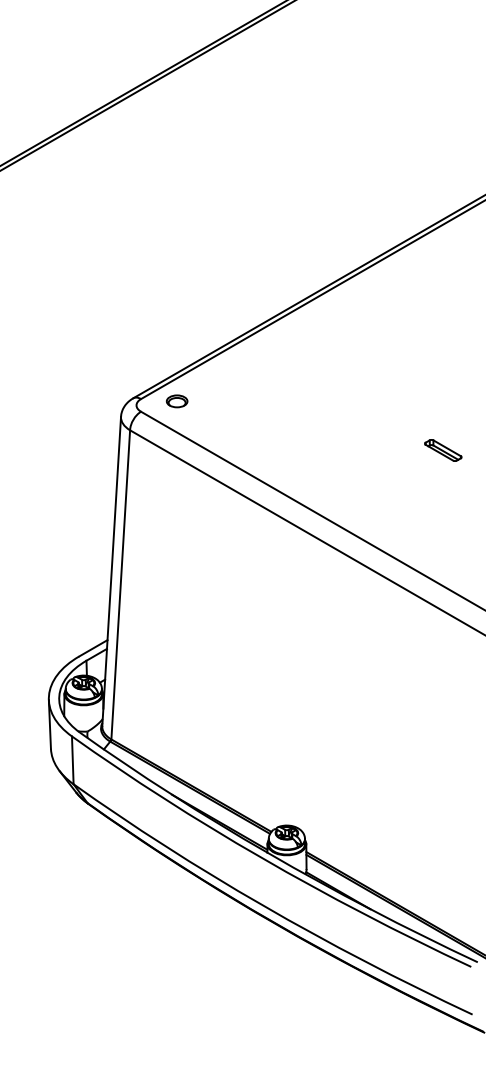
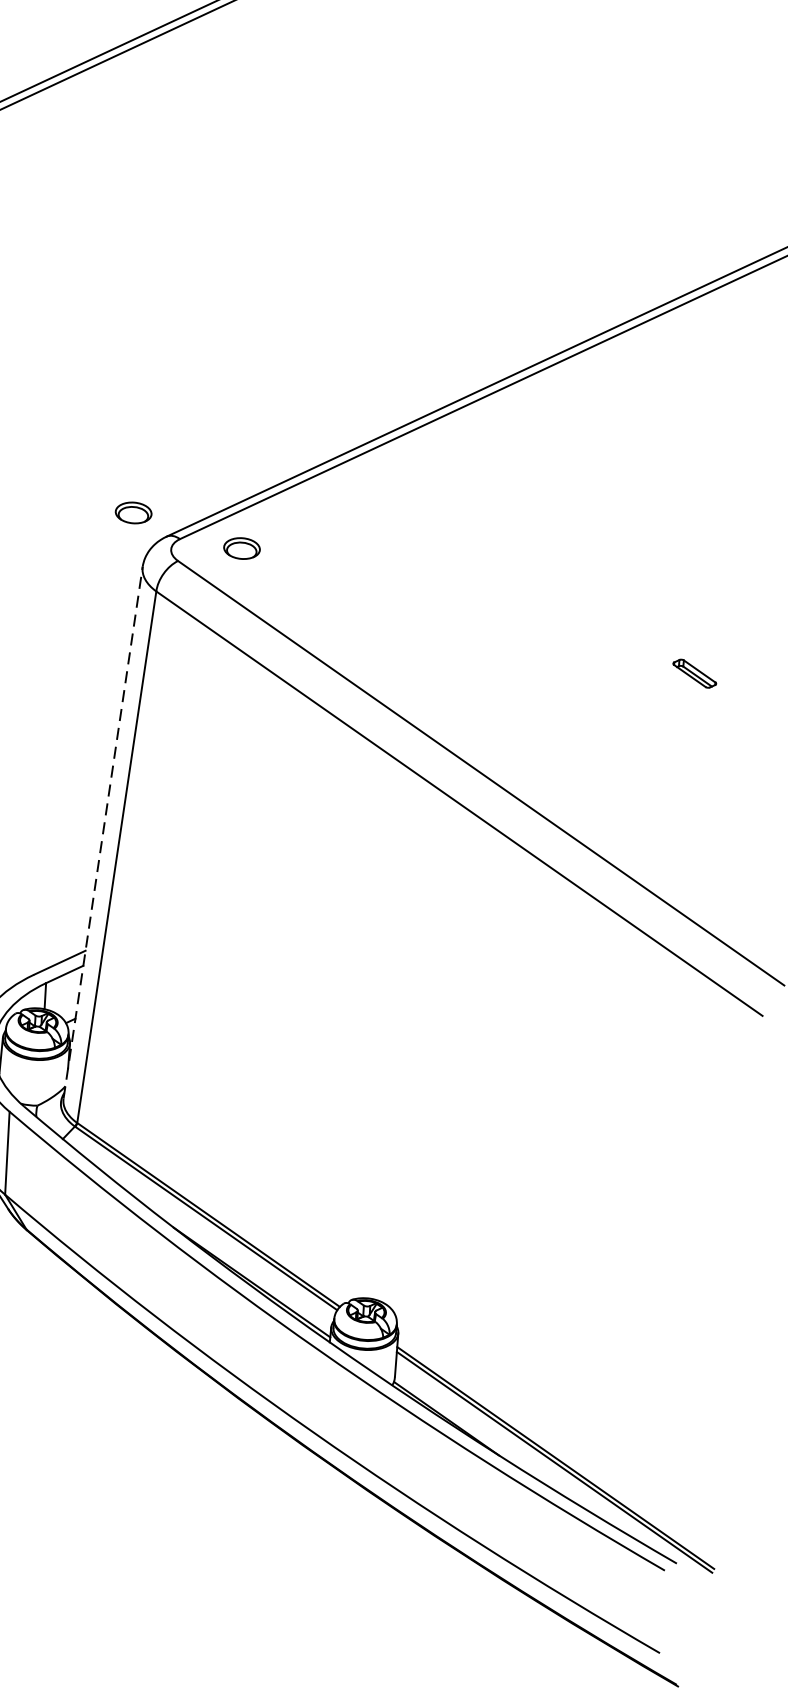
part: (112, 386) -> (132, 513), added
part: (443, 450) -> (695, 673), size x0.7
line: (111, 571) -> (102, 832), solid -> dashed

